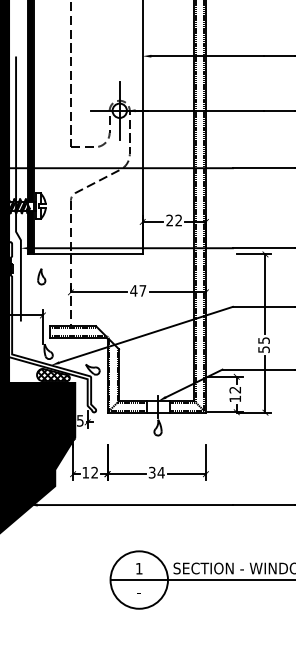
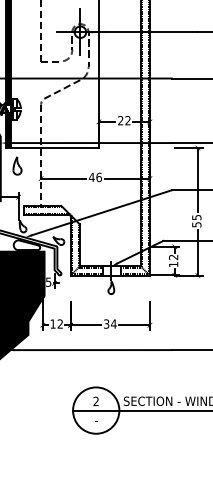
part: (41, 276) -> (17, 165), size x1.4
text: (142, 290) -> (98, 177), 47 -> 46
hatch: (53, 375) -> (27, 245), removed
text: (138, 568) -> (95, 401), 1 -> 2

